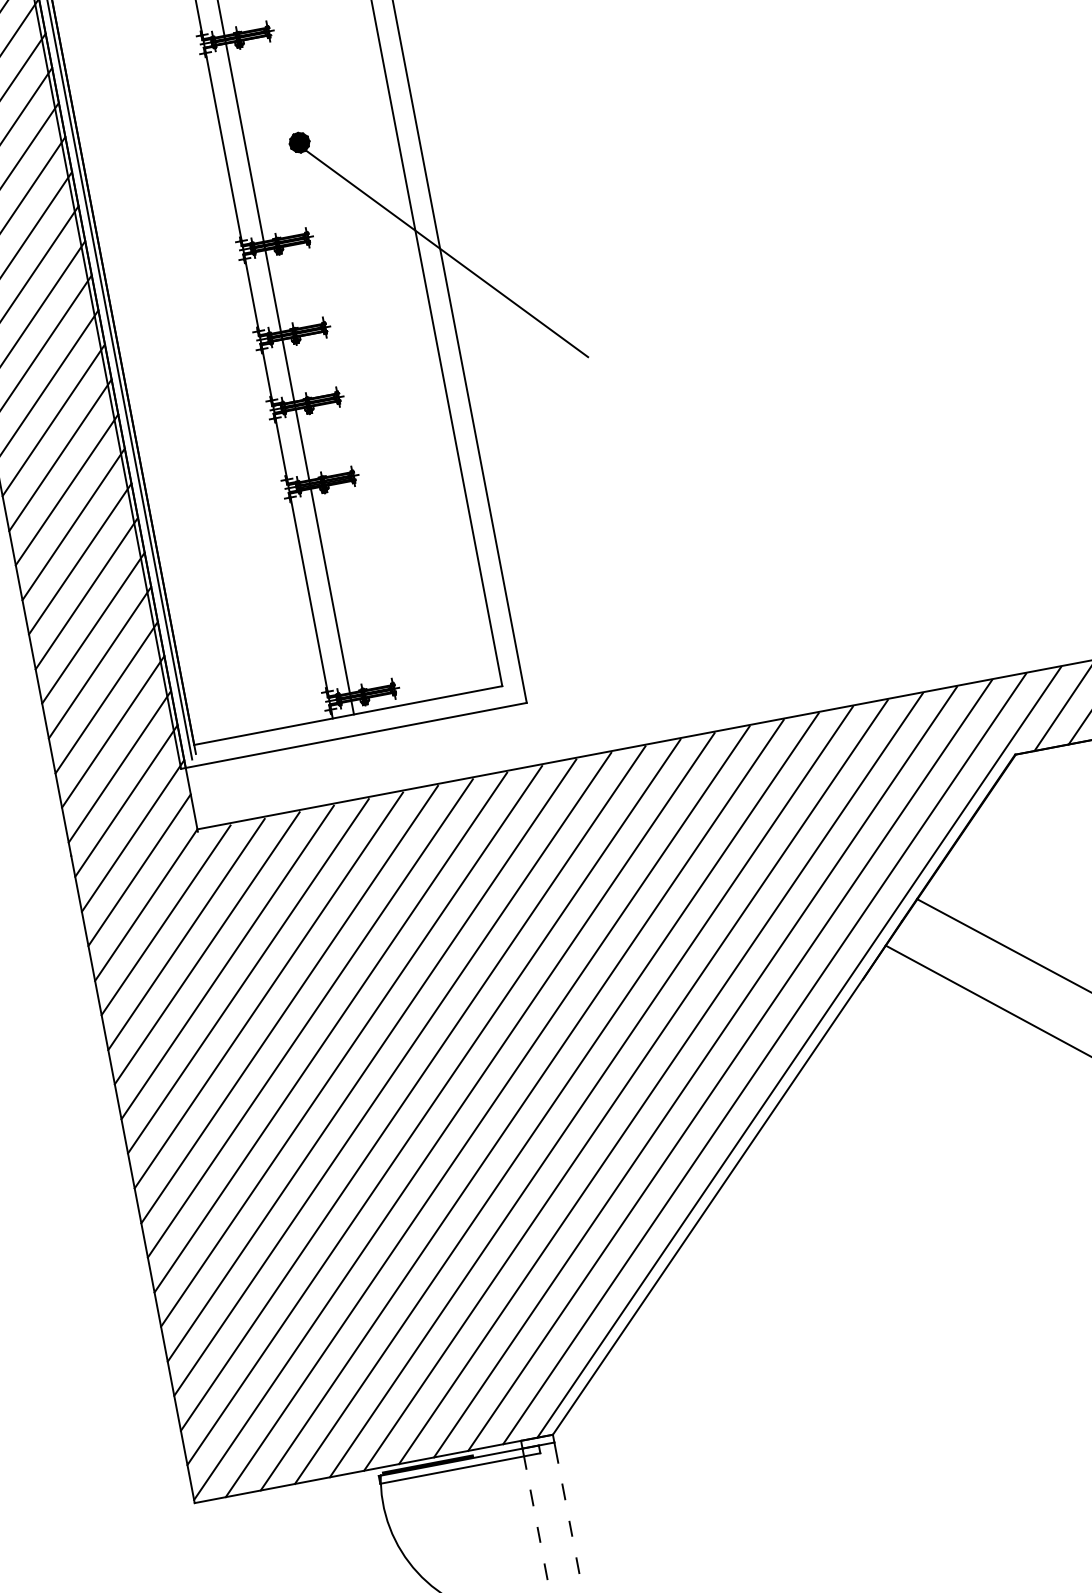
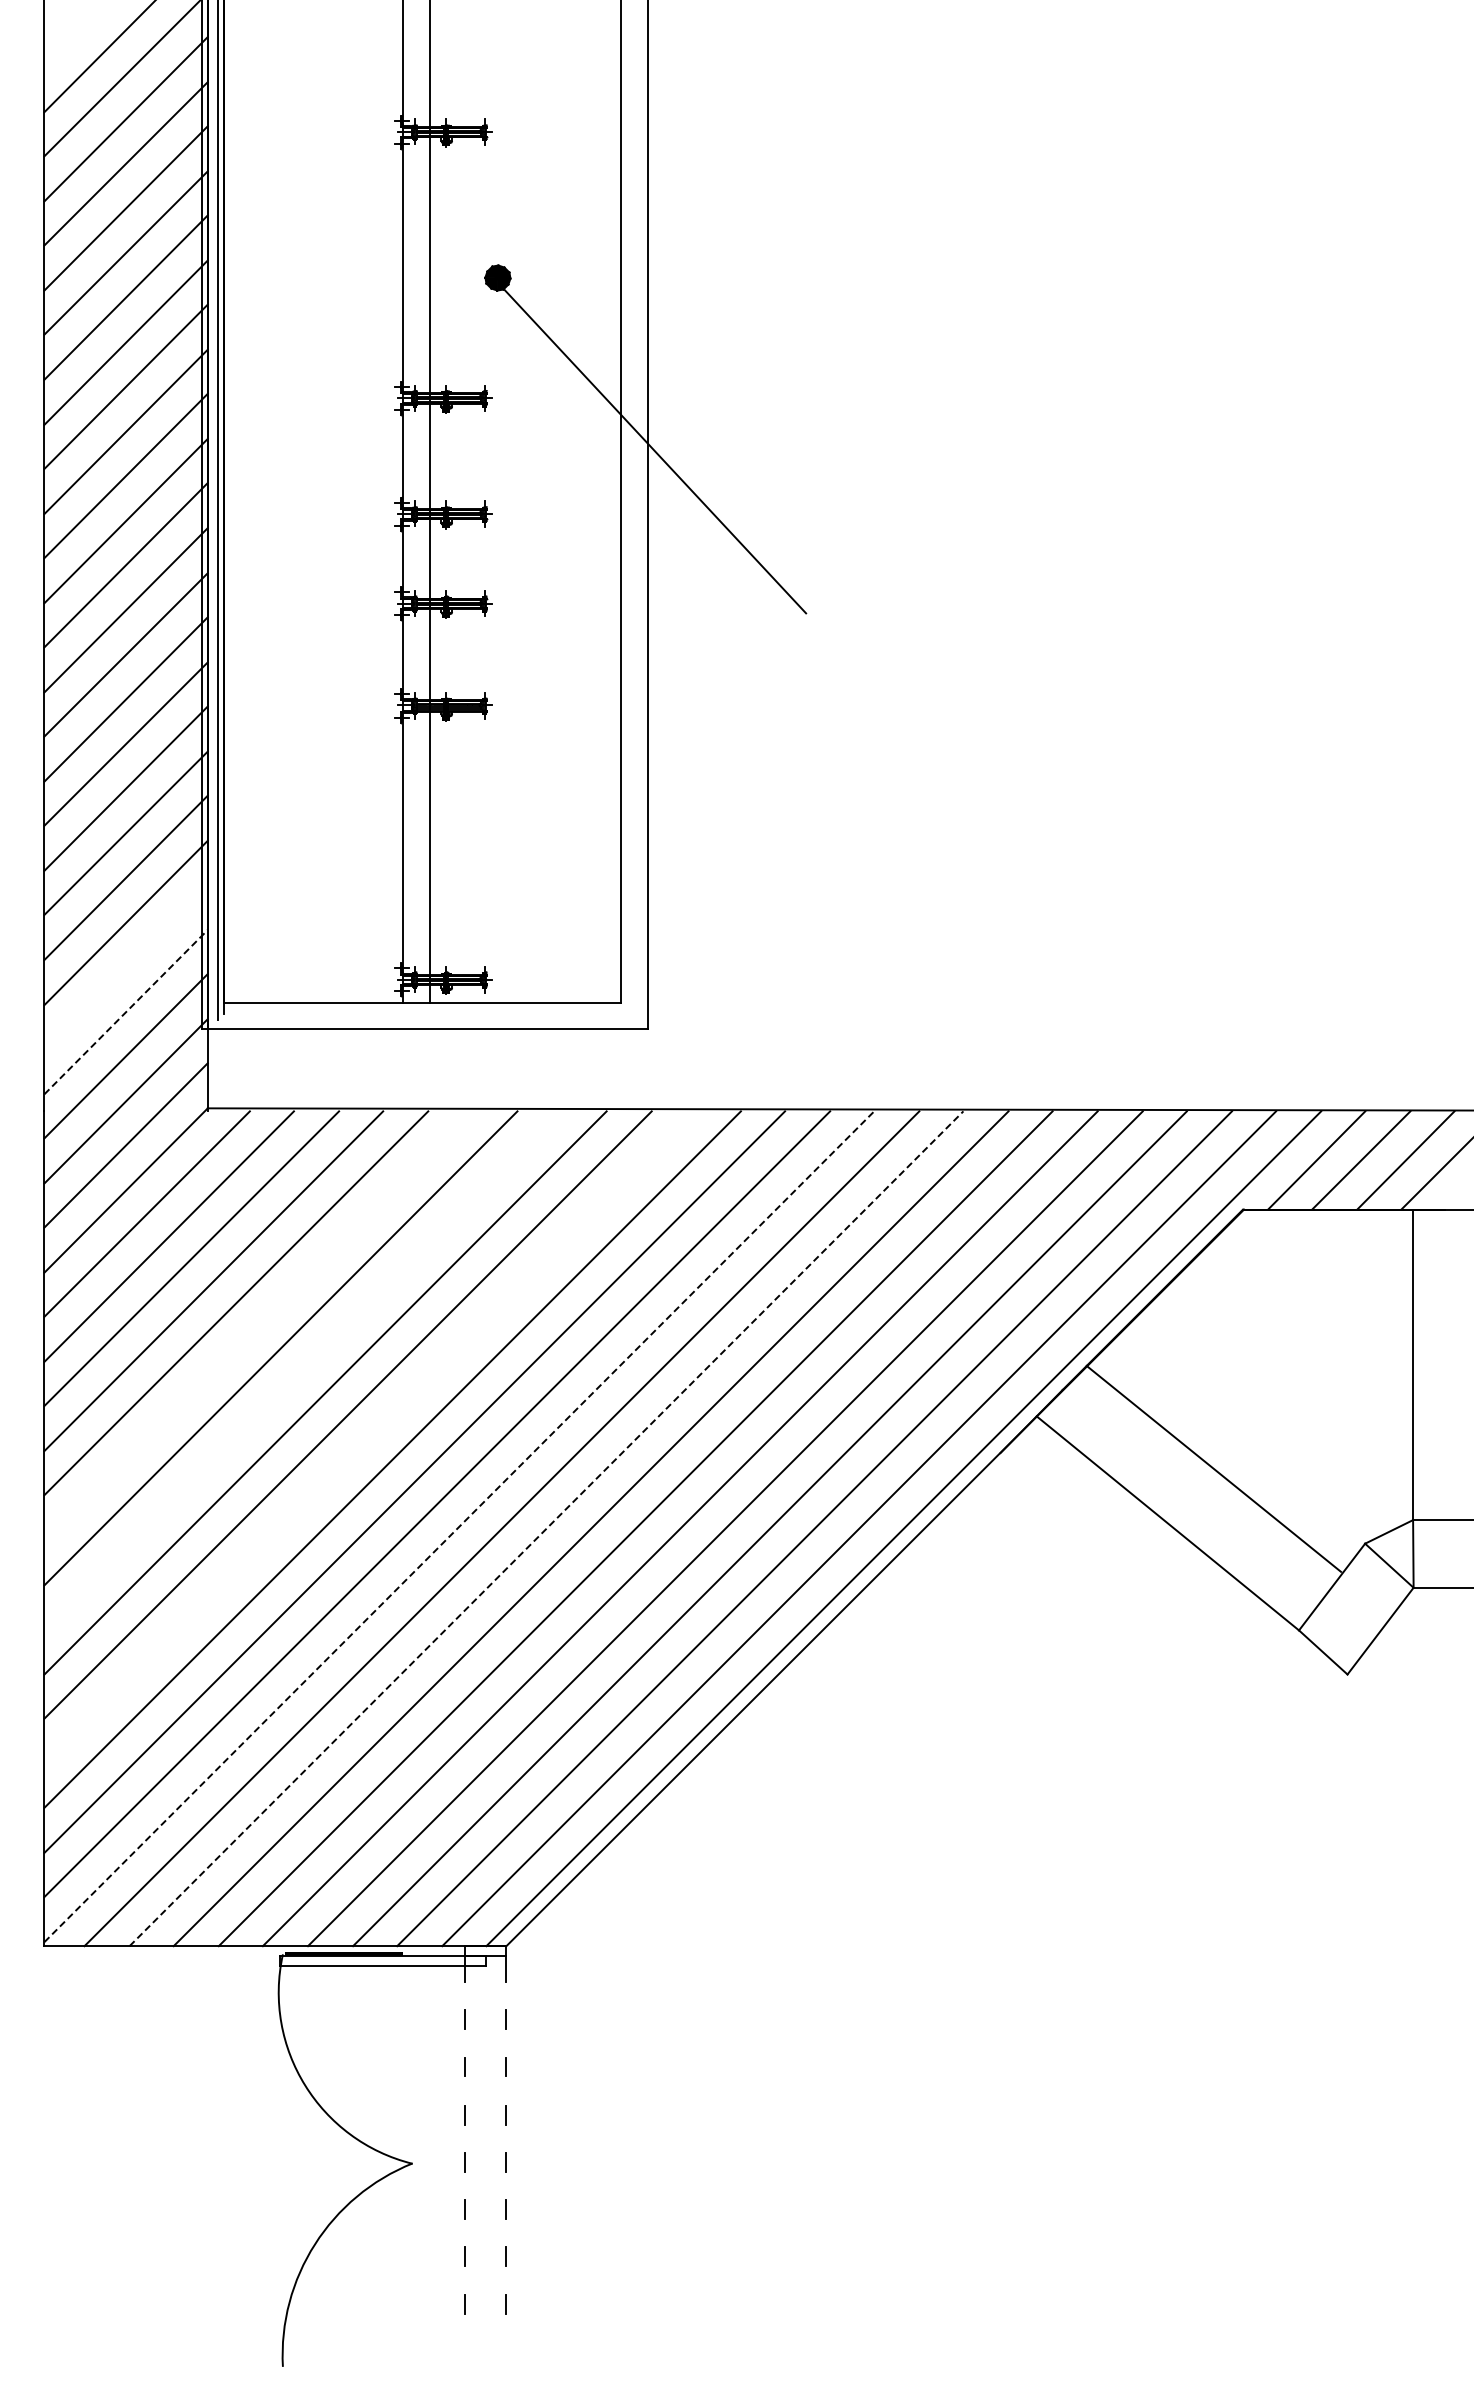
line: (112, 731) -> (125, 966), removed
line: (120, 767) -> (126, 1012), solid -> dashed
line: (268, 990) -> (258, 1325), removed
line: (310, 1018) -> (303, 1370), removed
line: (371, 1060) -> (369, 1437), removed
line: (522, 1105) -> (546, 1528), solid -> dashed
line: (454, 1116) -> (459, 1526), solid -> dashed

